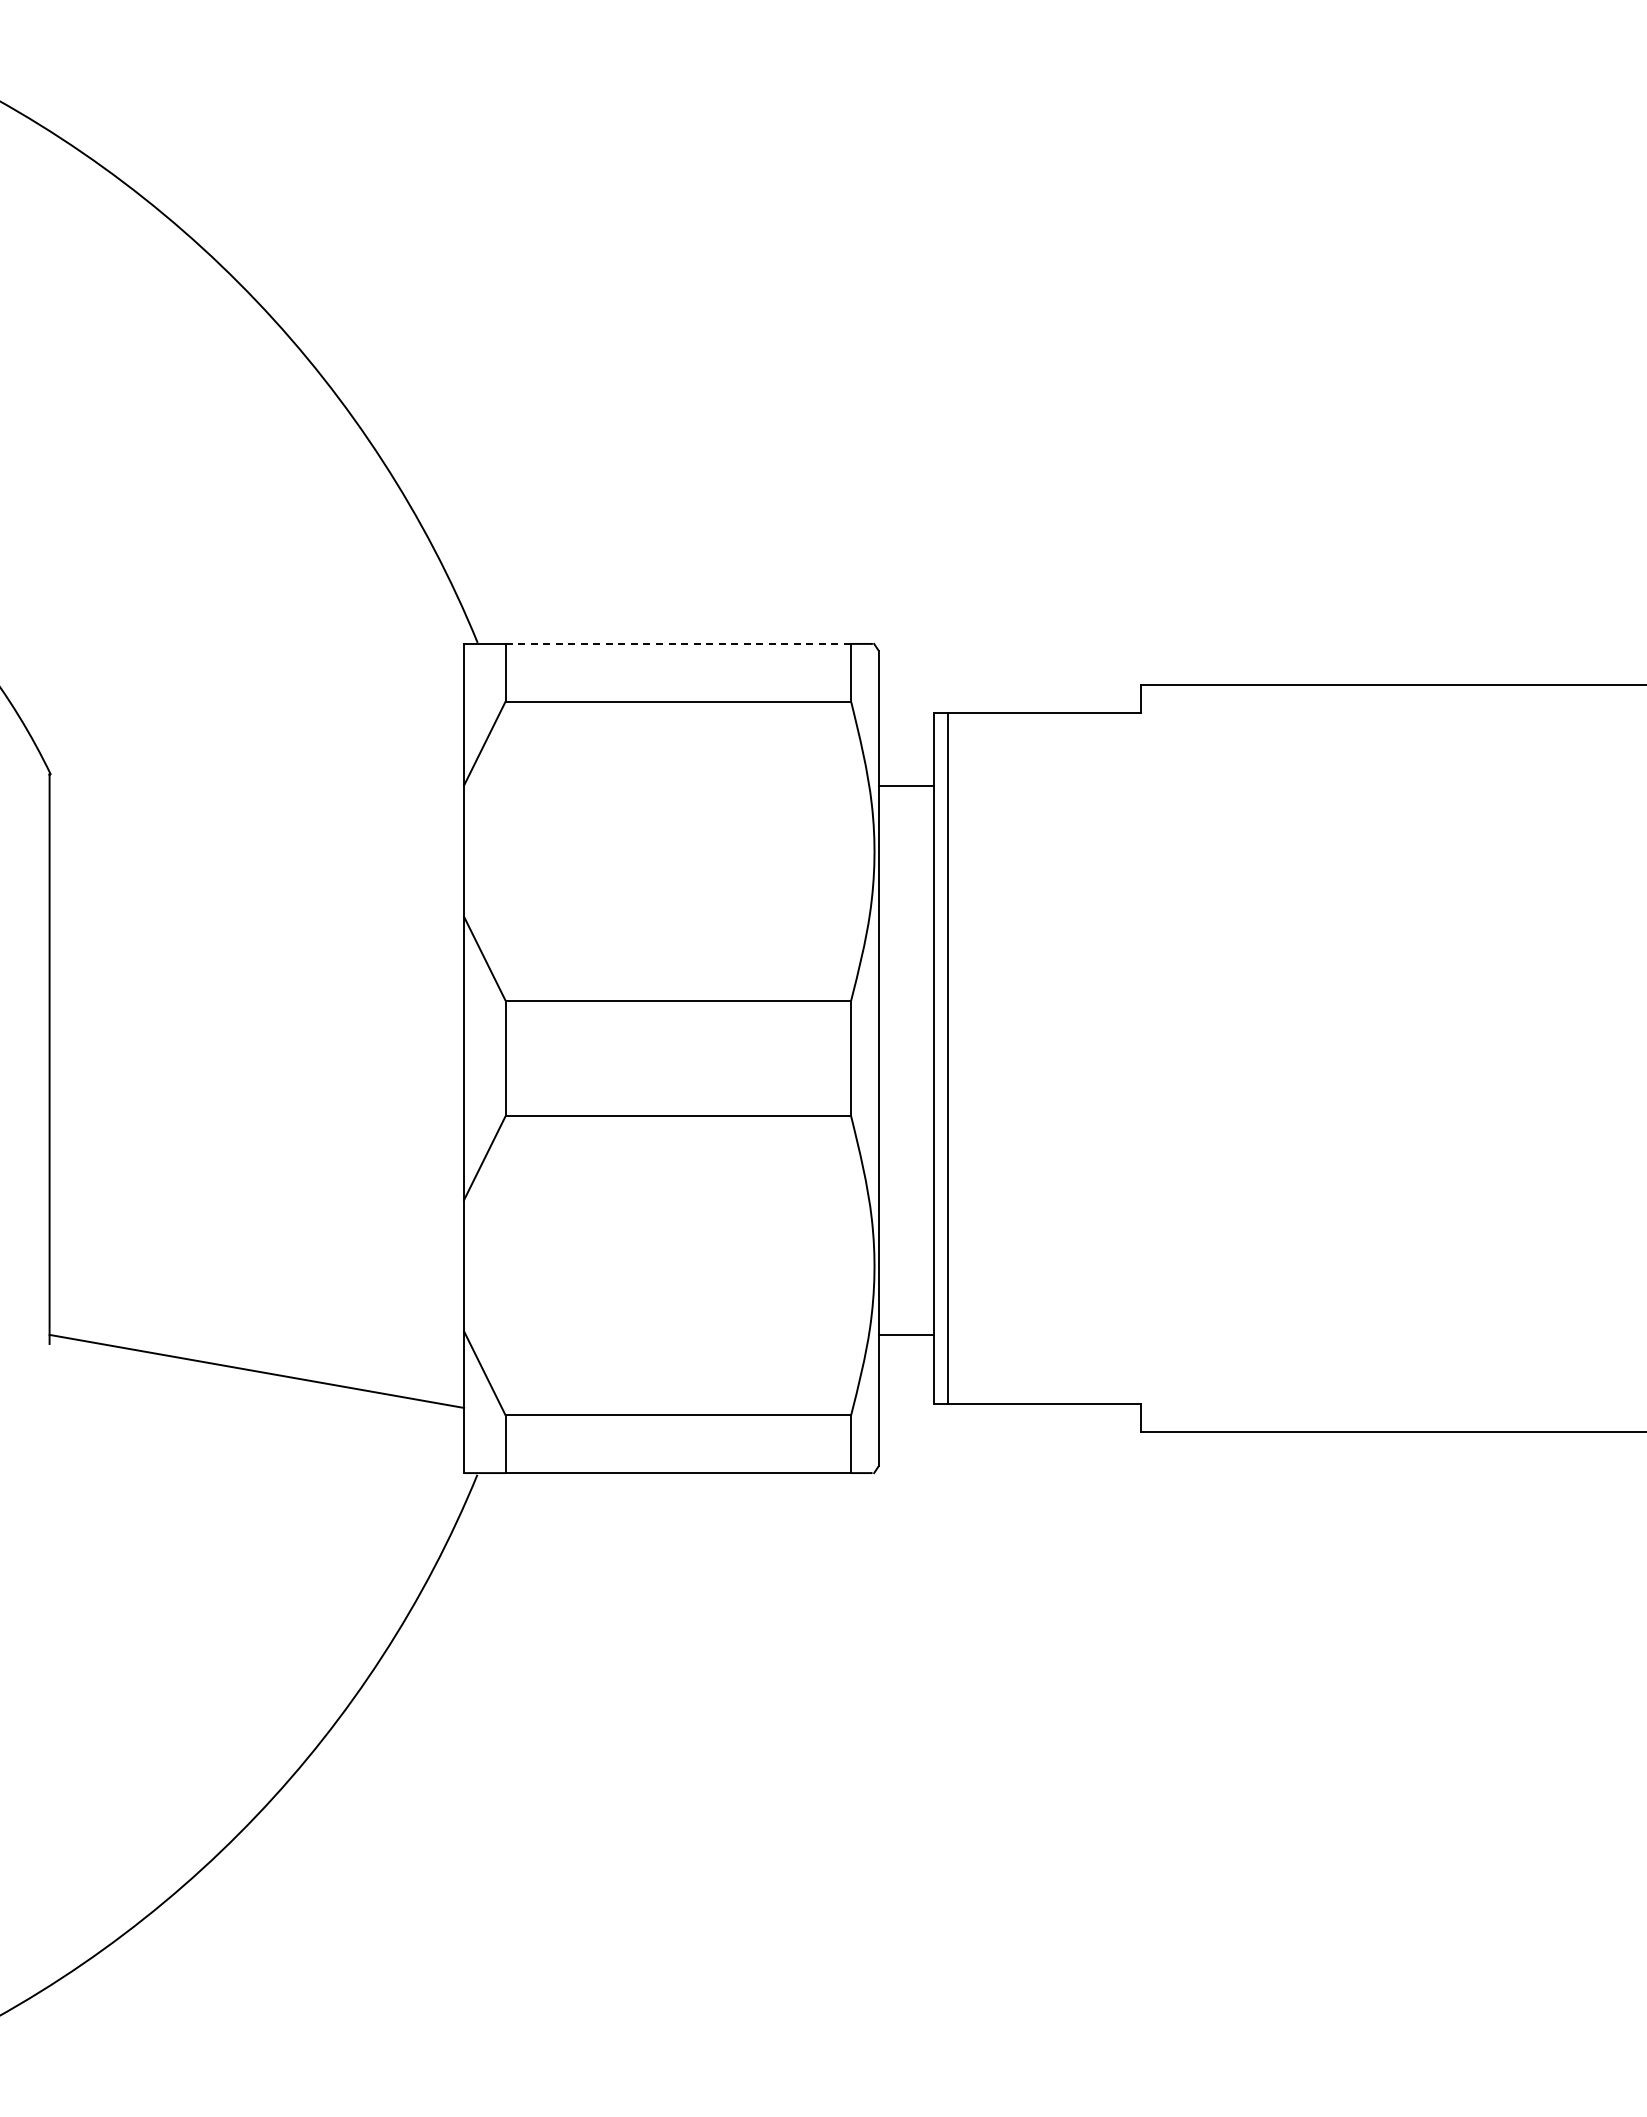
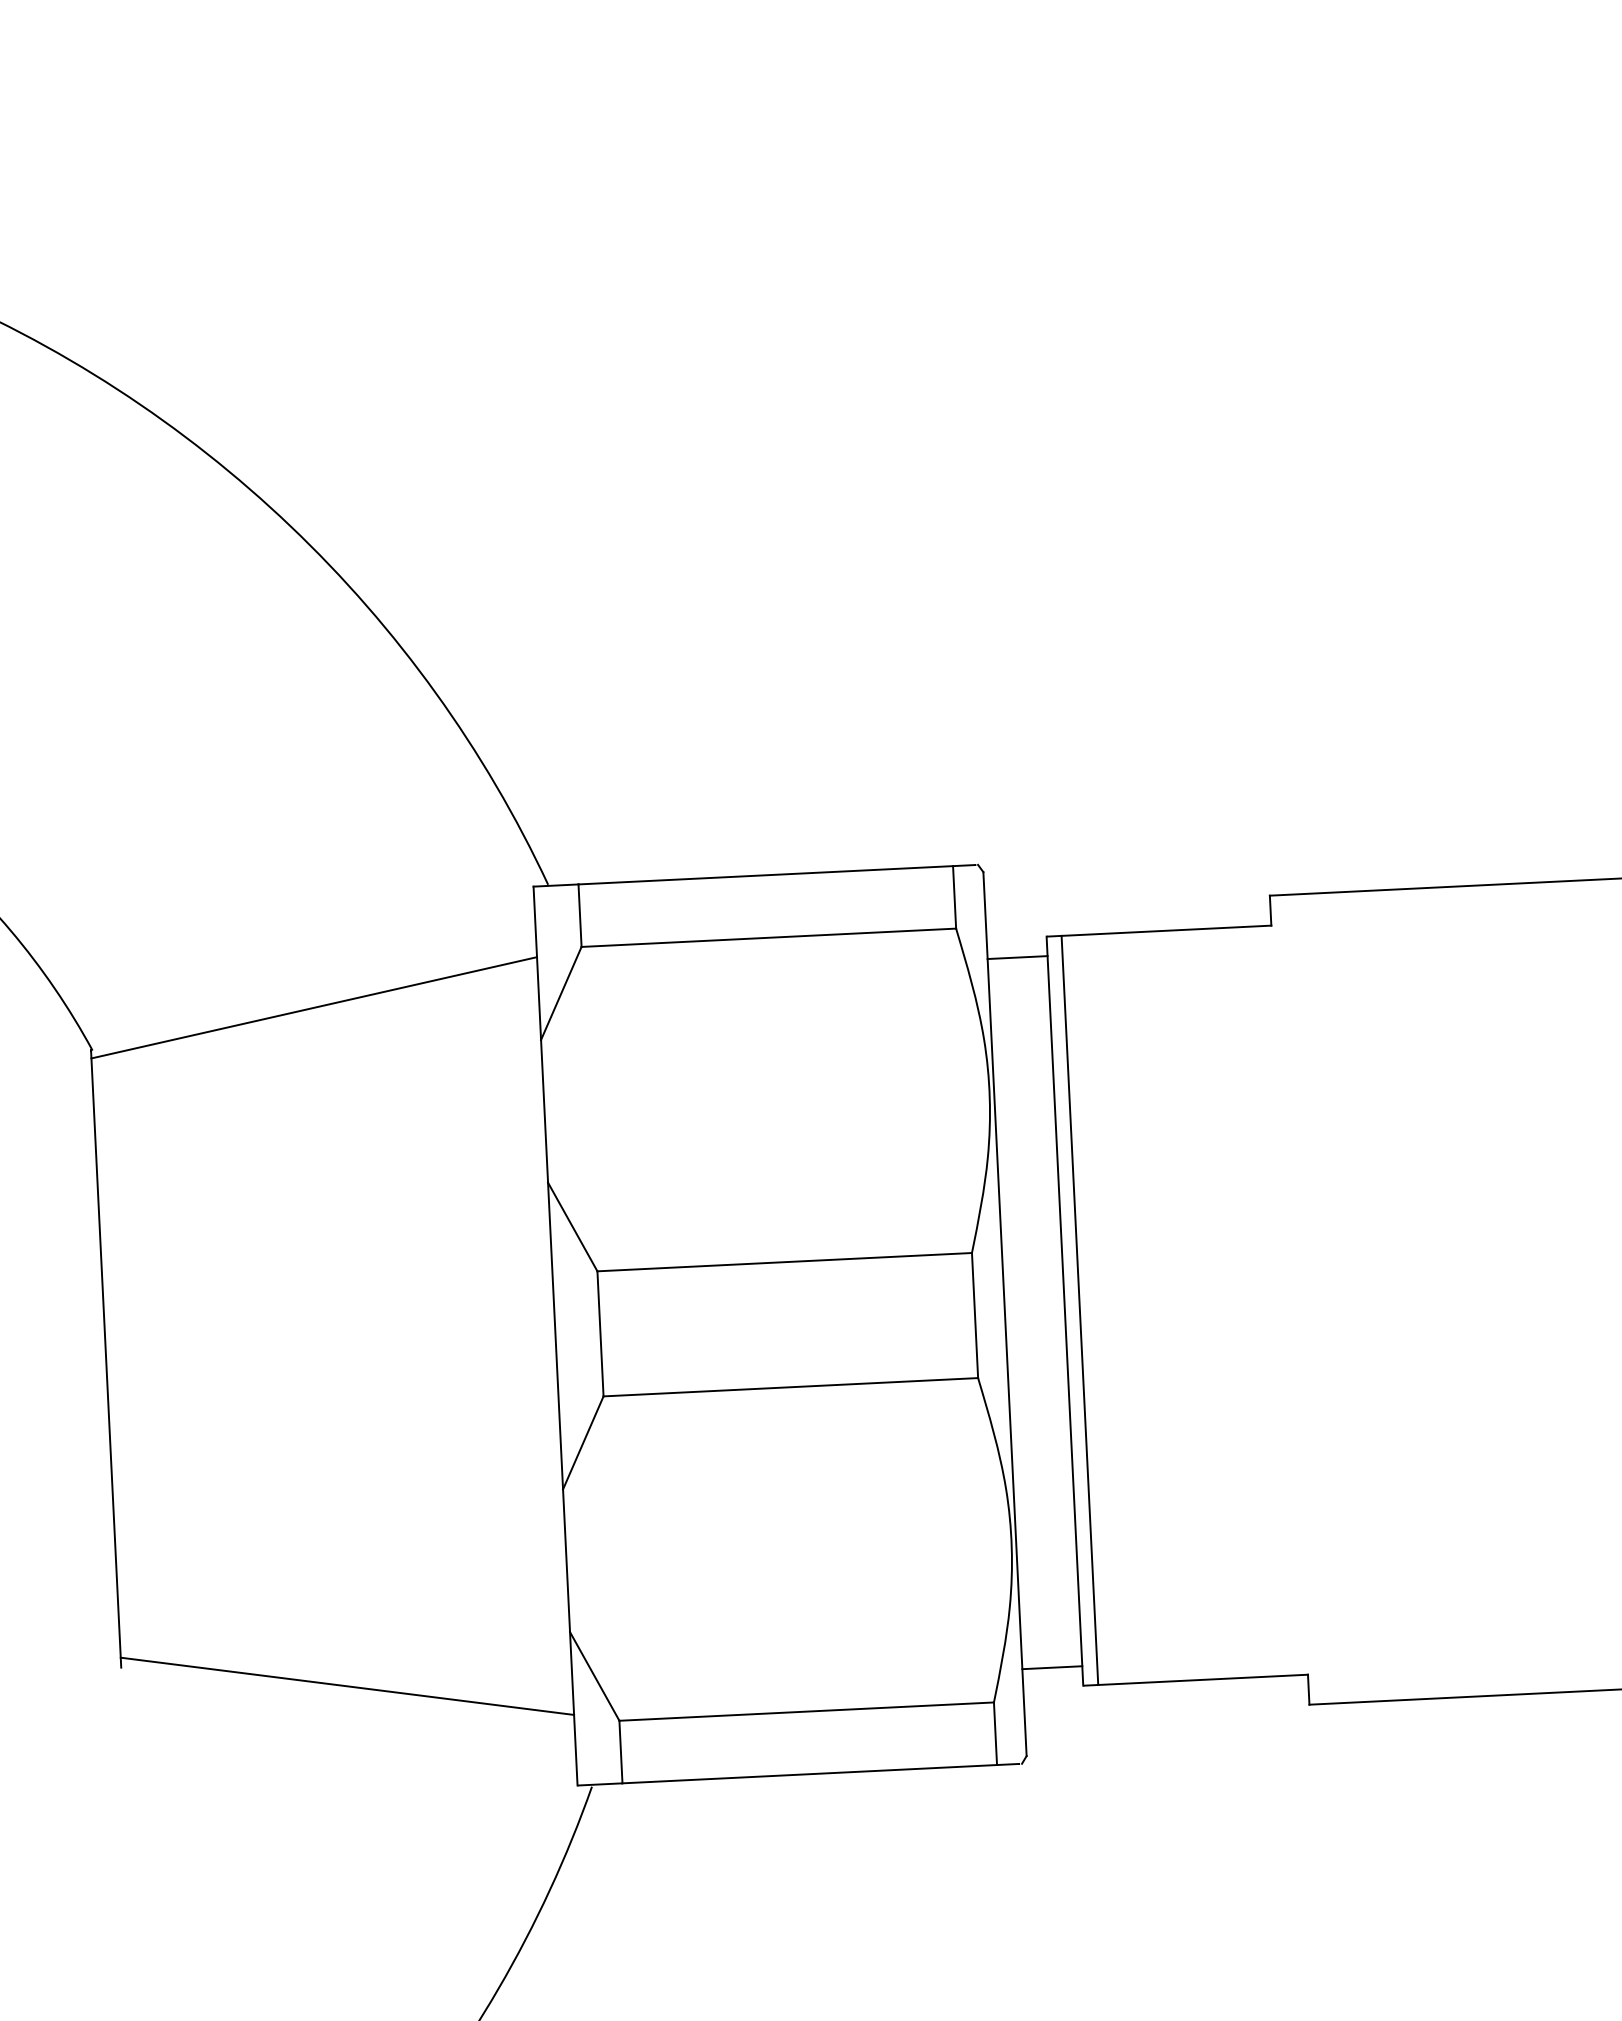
line: (678, 643) -> (765, 874), dashed -> solid
line: (256, 745) -> (313, 1007), added
line: (906, 785) -> (1017, 957), moved
line: (906, 1335) -> (1052, 1668), moved

